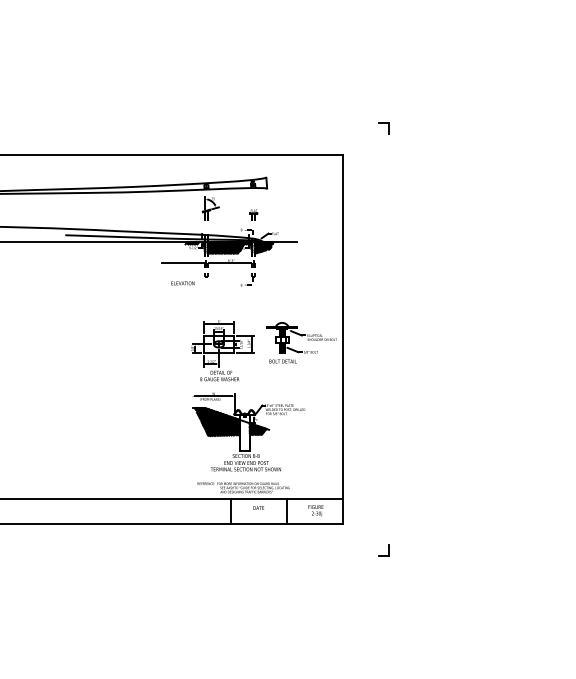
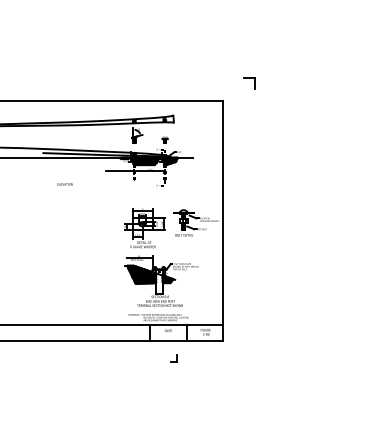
part: (383, 128) -> (249, 83), size x1.6
text: (182, 283) -> (64, 184), moved
part: (383, 550) -> (173, 358), moved

